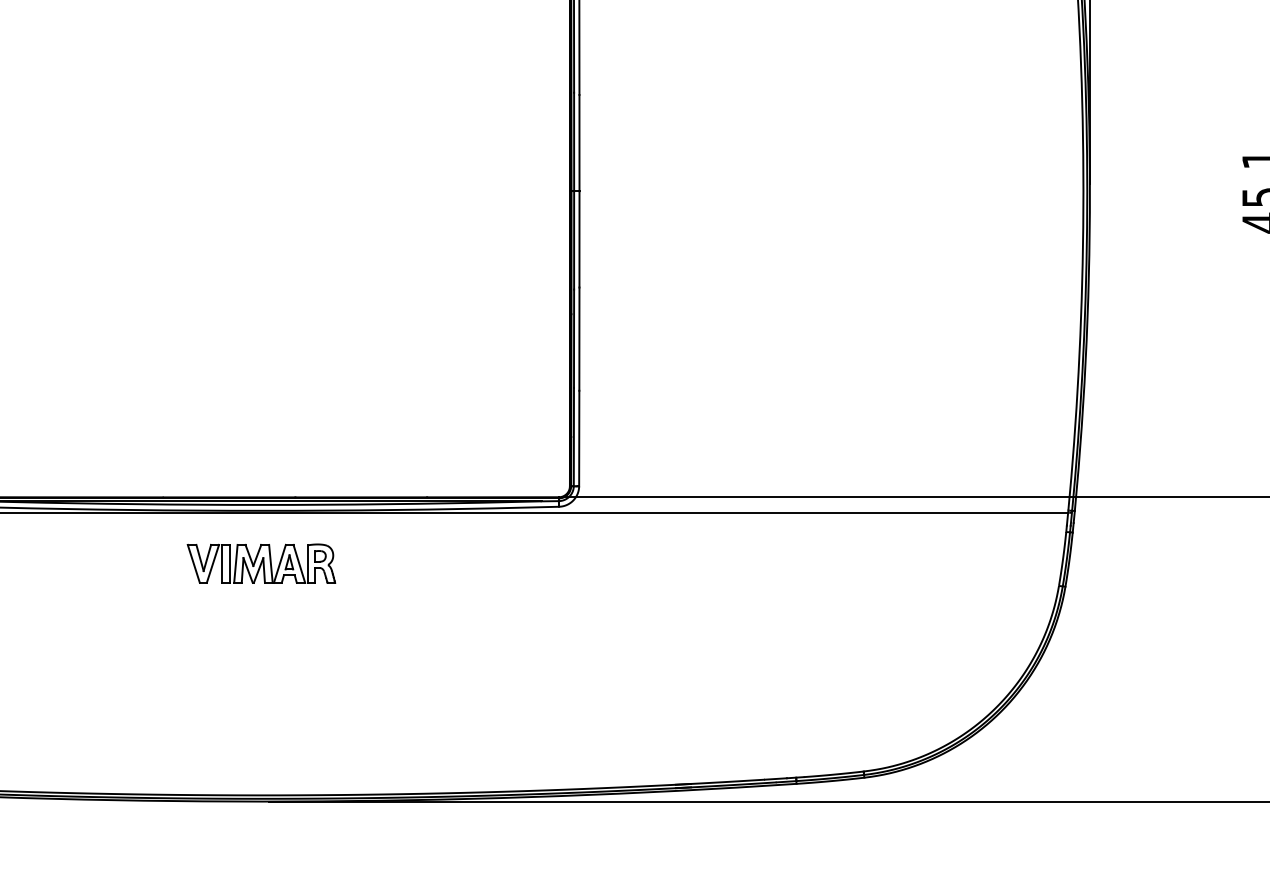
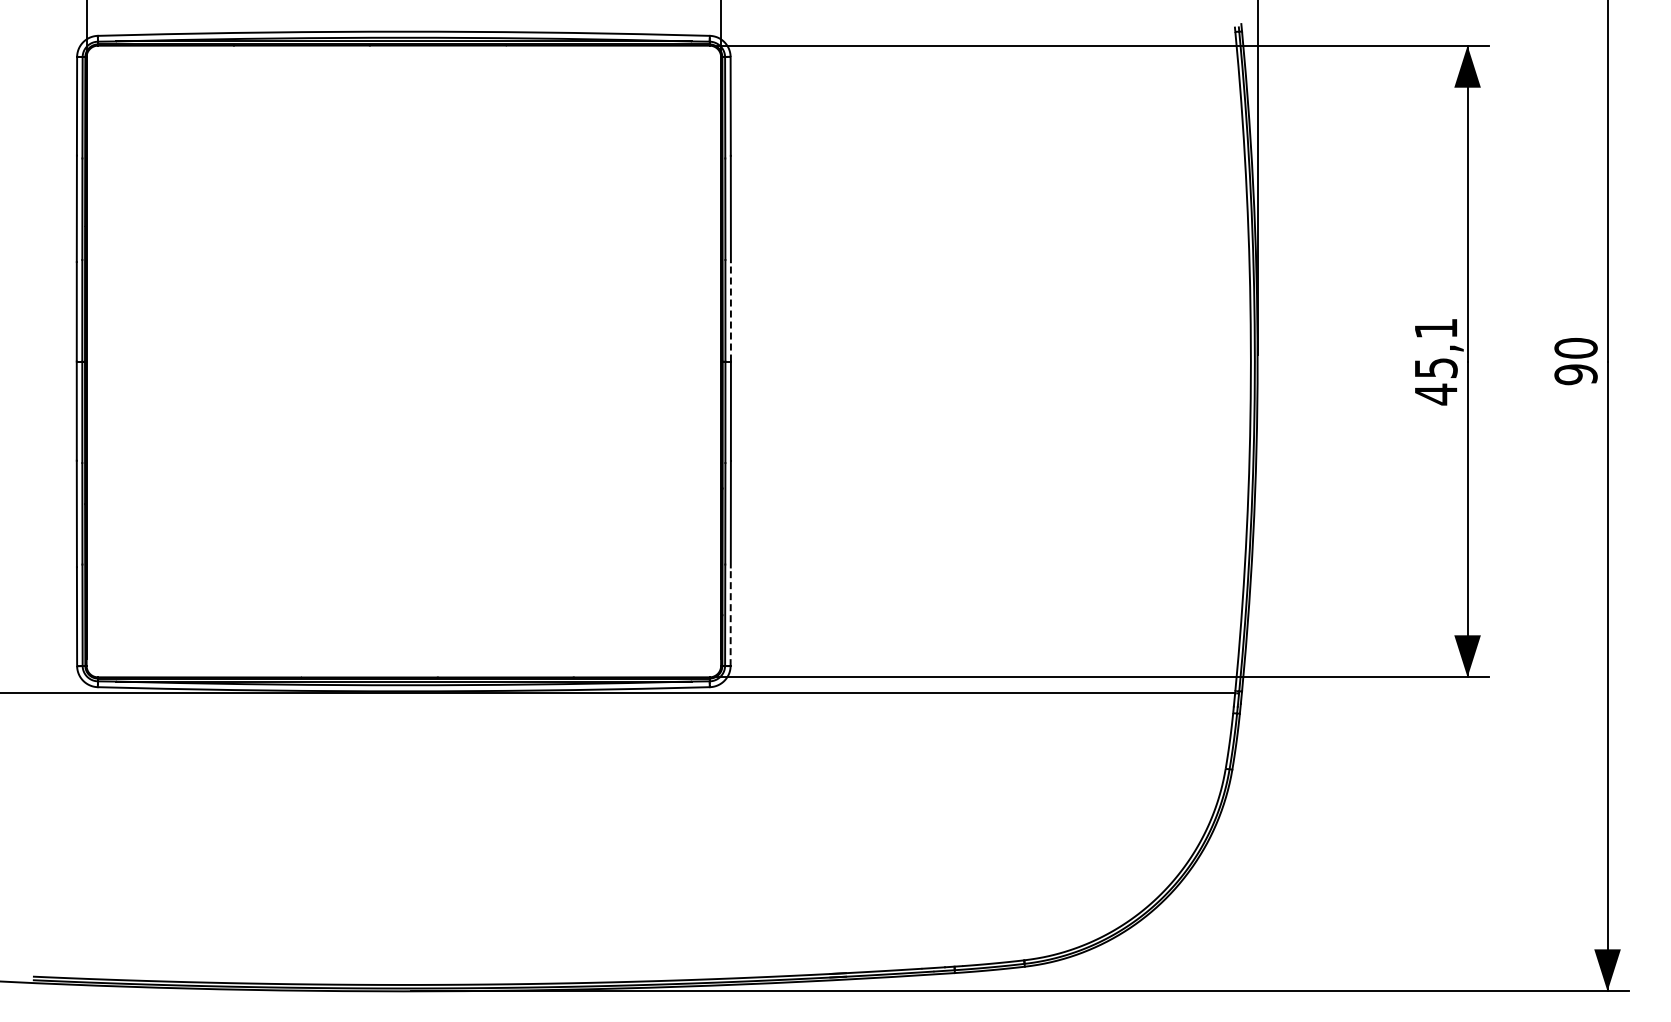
line: (579, 142) -> (730, 311), solid -> dashed
line: (579, 438) -> (730, 616), solid -> dashed
part: (261, 563) -> (402, 745), removed

